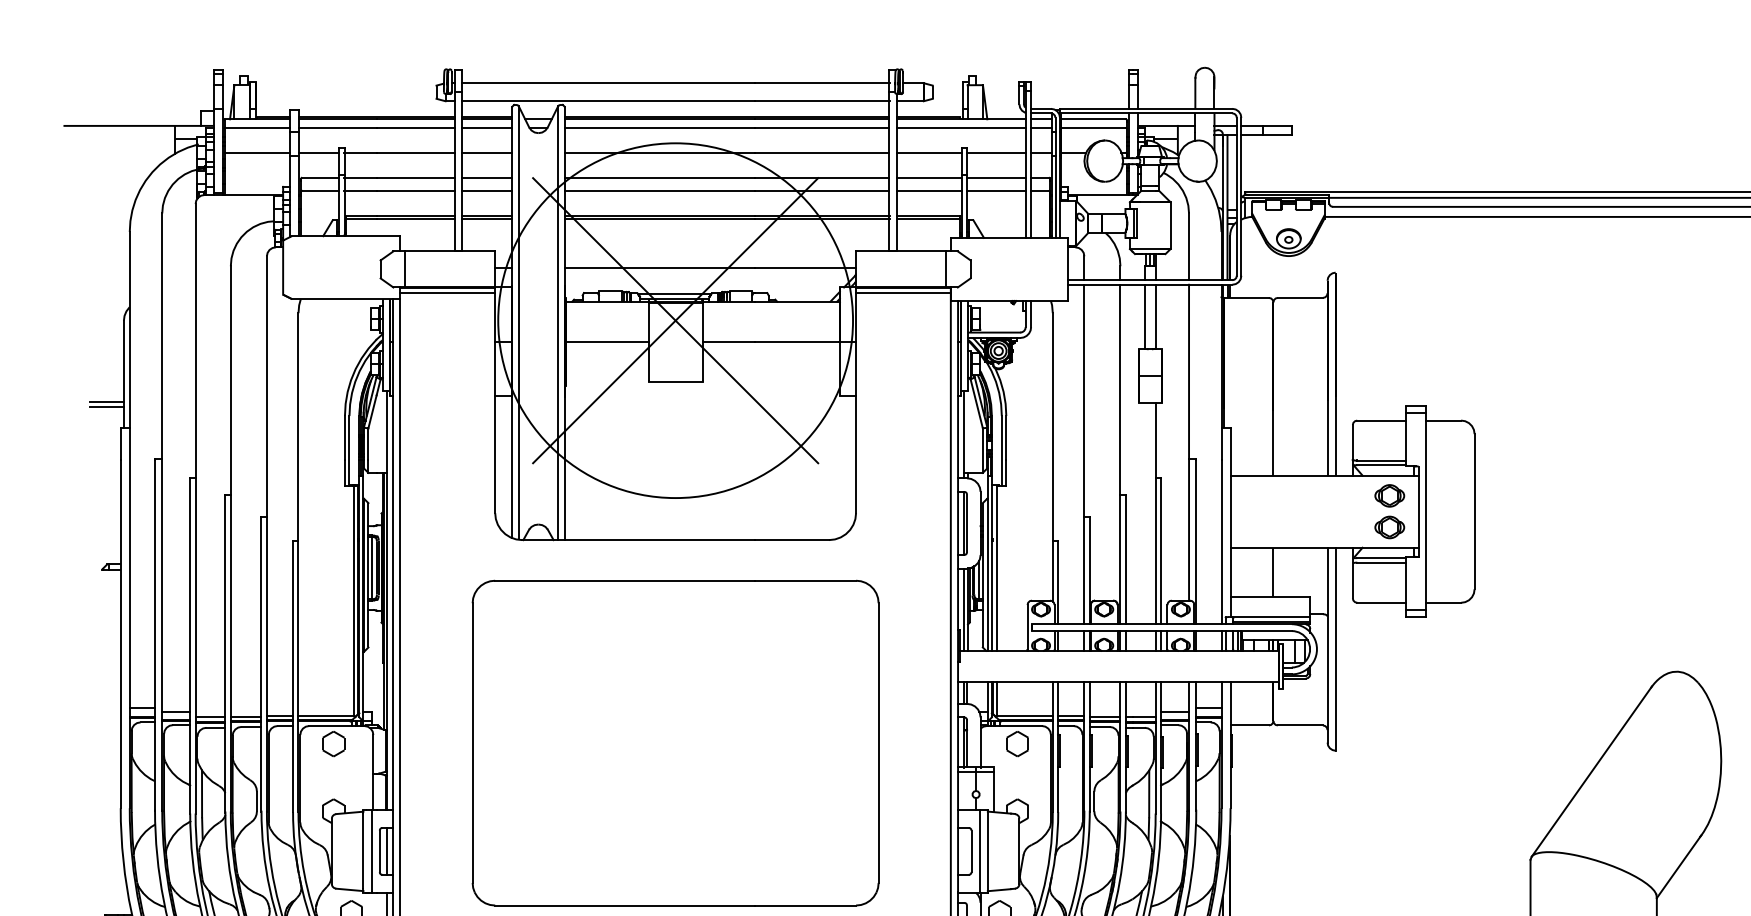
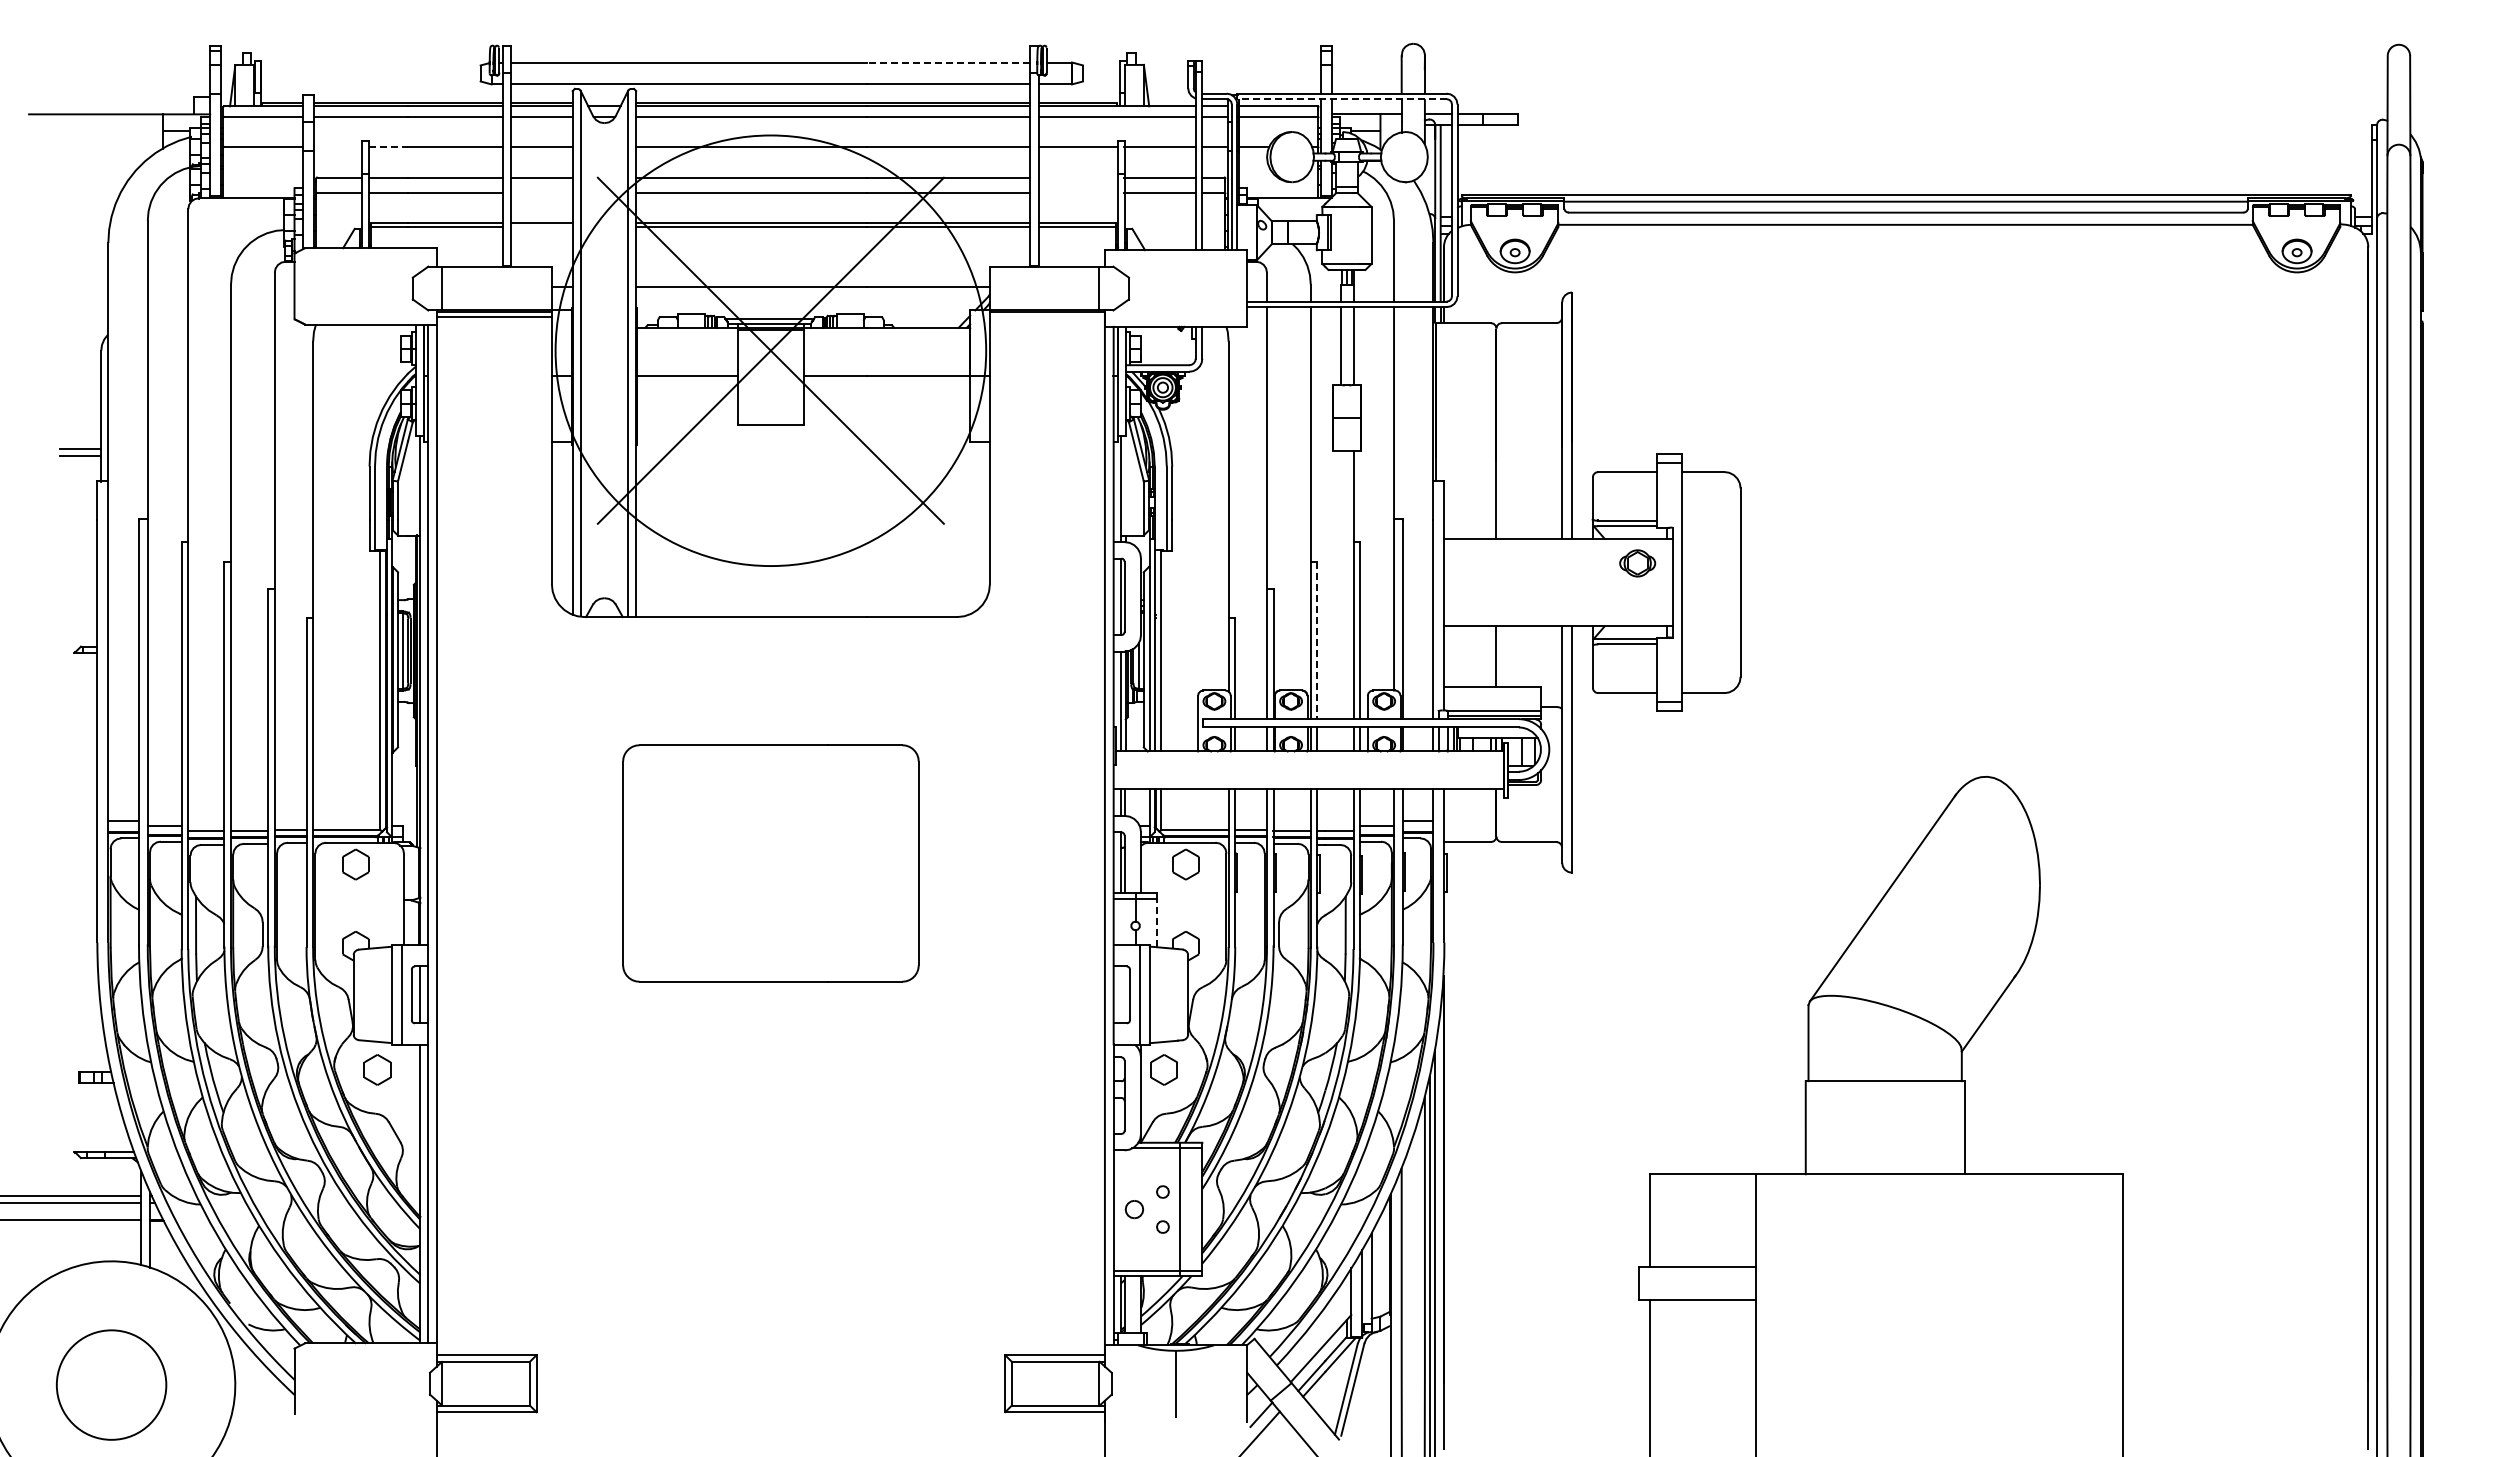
line: (821, 83) -> (948, 62), solid -> dashed
line: (1146, 113) -> (1342, 99), solid -> dashed
line: (319, 152) -> (338, 146), removed
line: (360, 152) -> (388, 146), solid -> dashed
line: (929, 177) -> (1078, 177), removed
line: (486, 190) -> (541, 192), removed
line: (929, 190) -> (1078, 192), removed
line: (486, 219) -> (541, 227), removed
line: (902, 293) -> (1046, 317), removed
part: (1389, 527) -> (1637, 601), removed
line: (1125, 560) -> (1317, 641), solid -> dashed
part: (675, 743) -> (770, 863), size x0.6
line: (994, 791) -> (1157, 922), solid -> dashed

